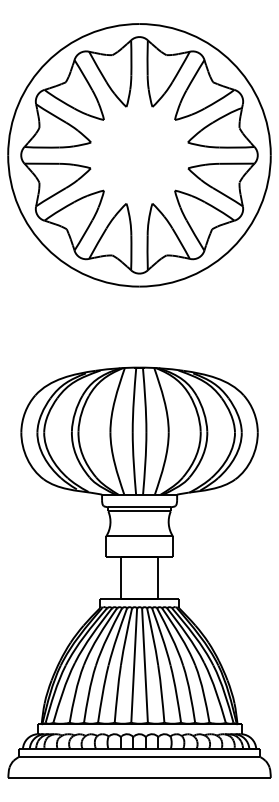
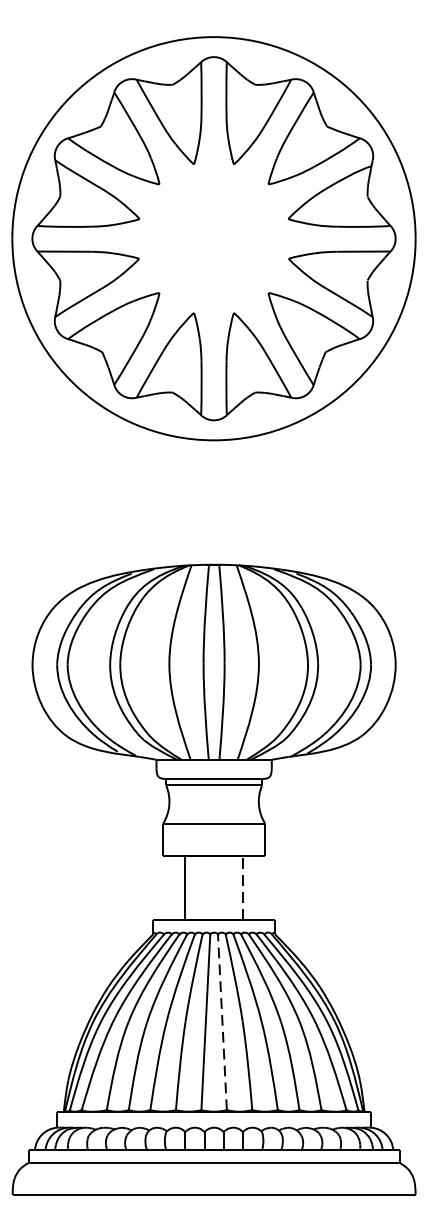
line: (158, 578) -> (243, 888), solid -> dashed
line: (144, 664) -> (221, 1020), solid -> dashed

